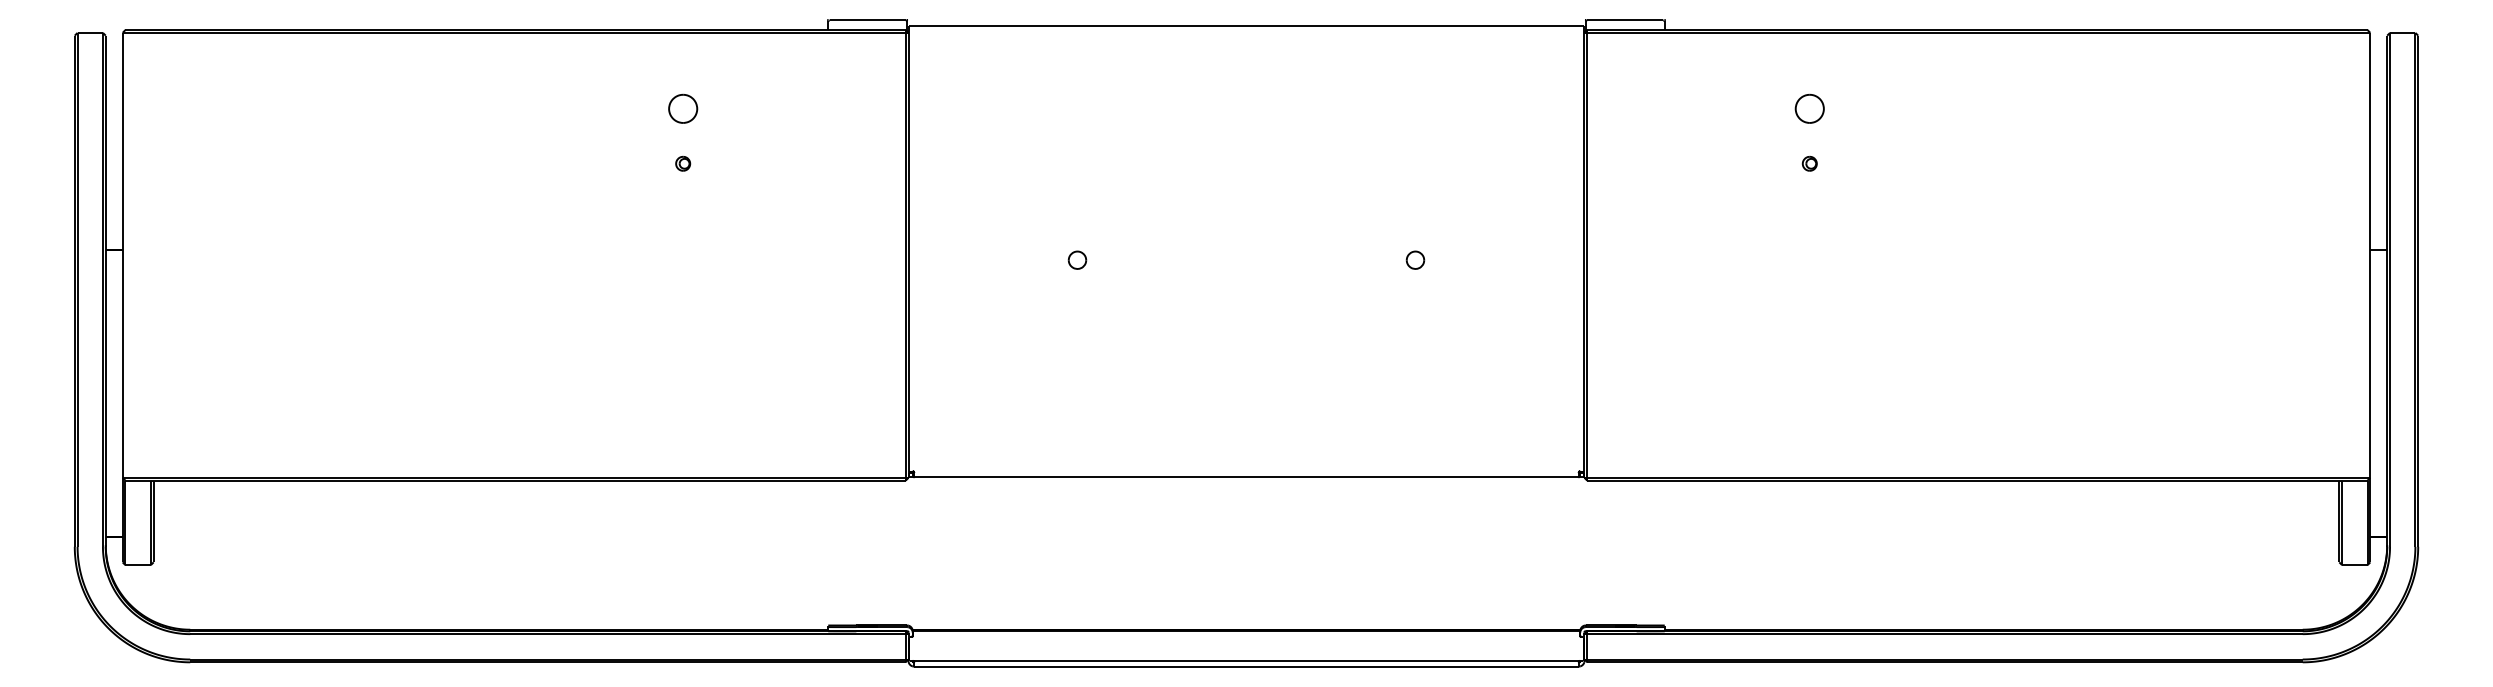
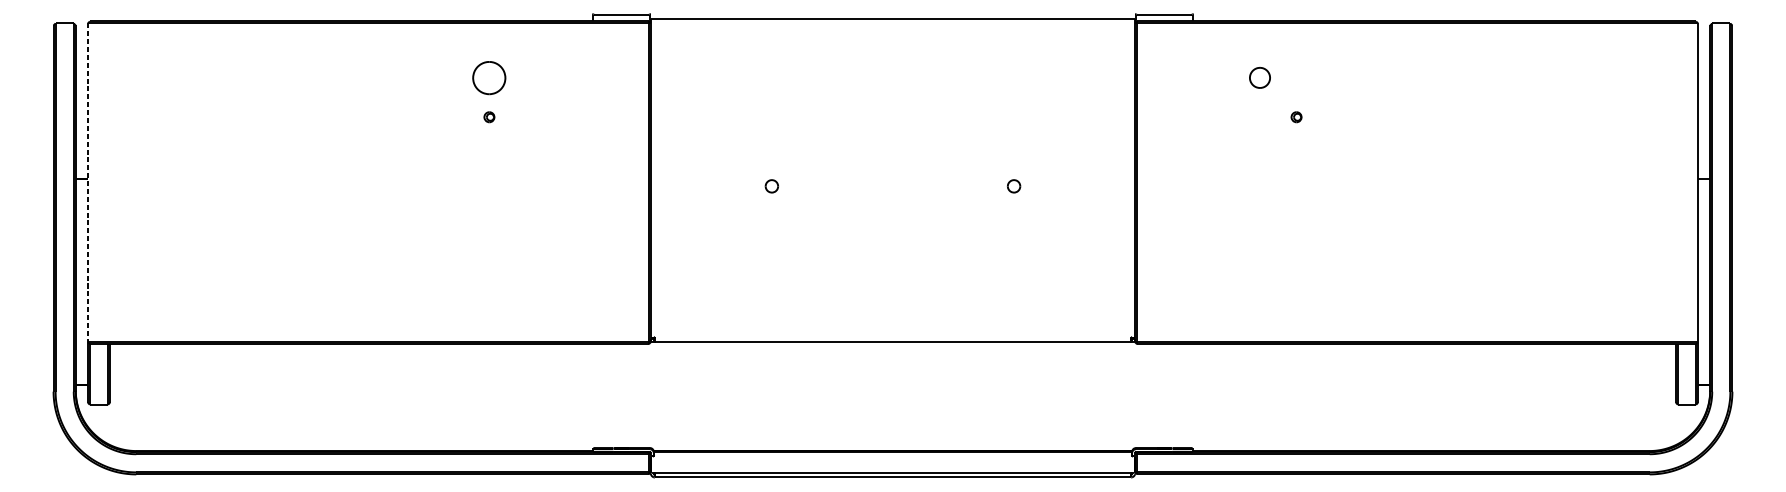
part: (683, 108) -> (489, 77), size x1.6
part: (1809, 108) -> (1259, 77), moved
line: (122, 255) -> (87, 182), solid -> dashed

